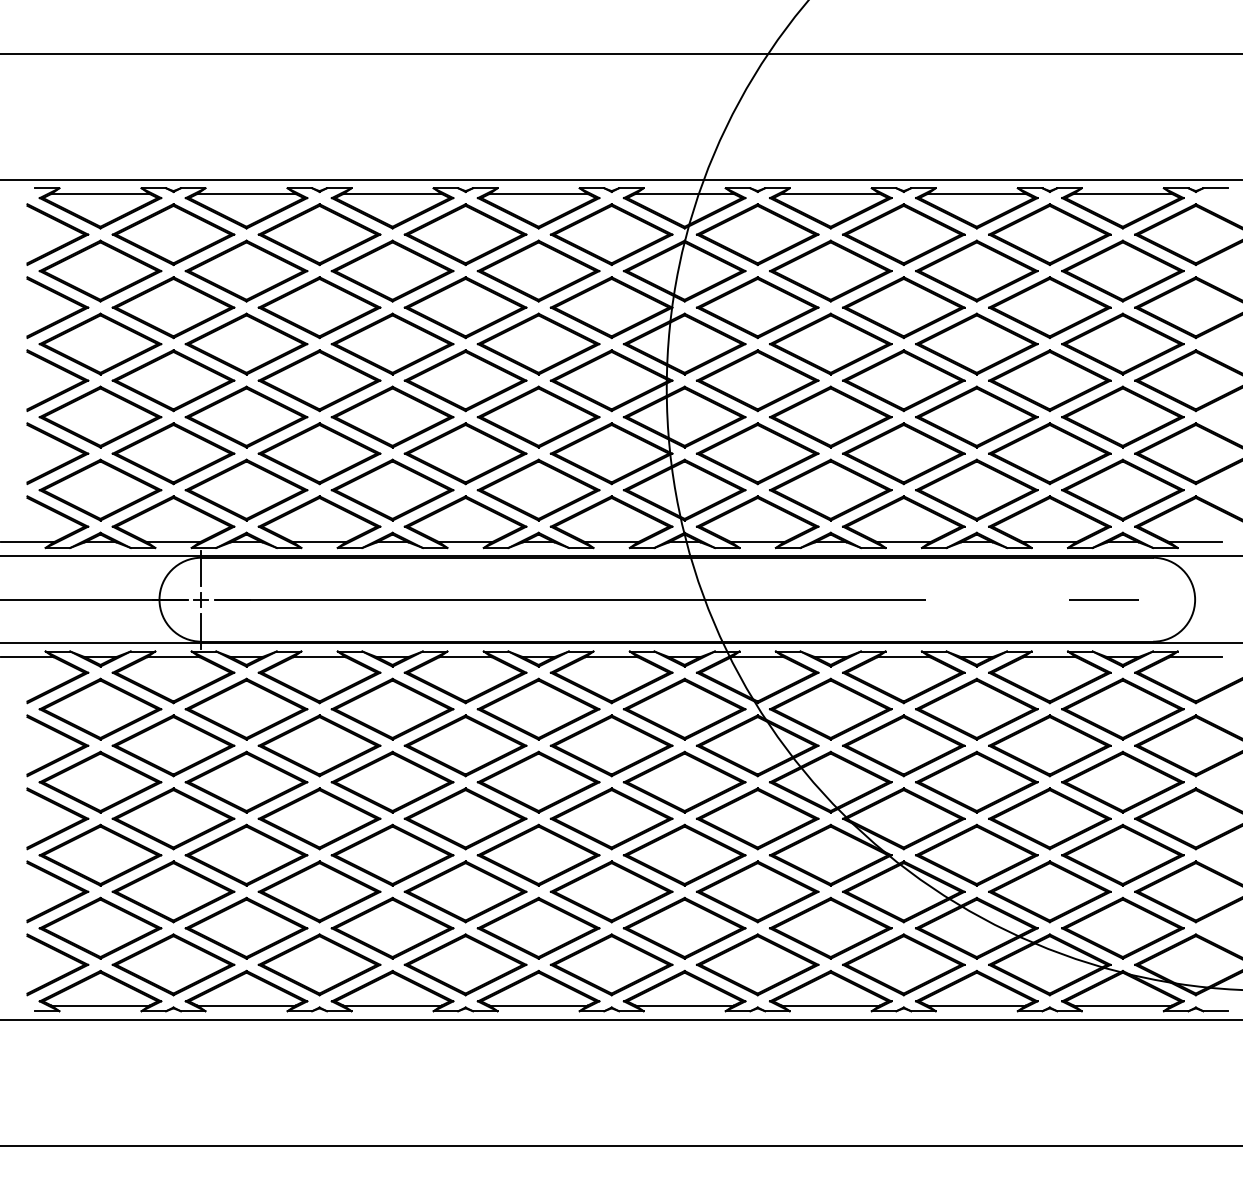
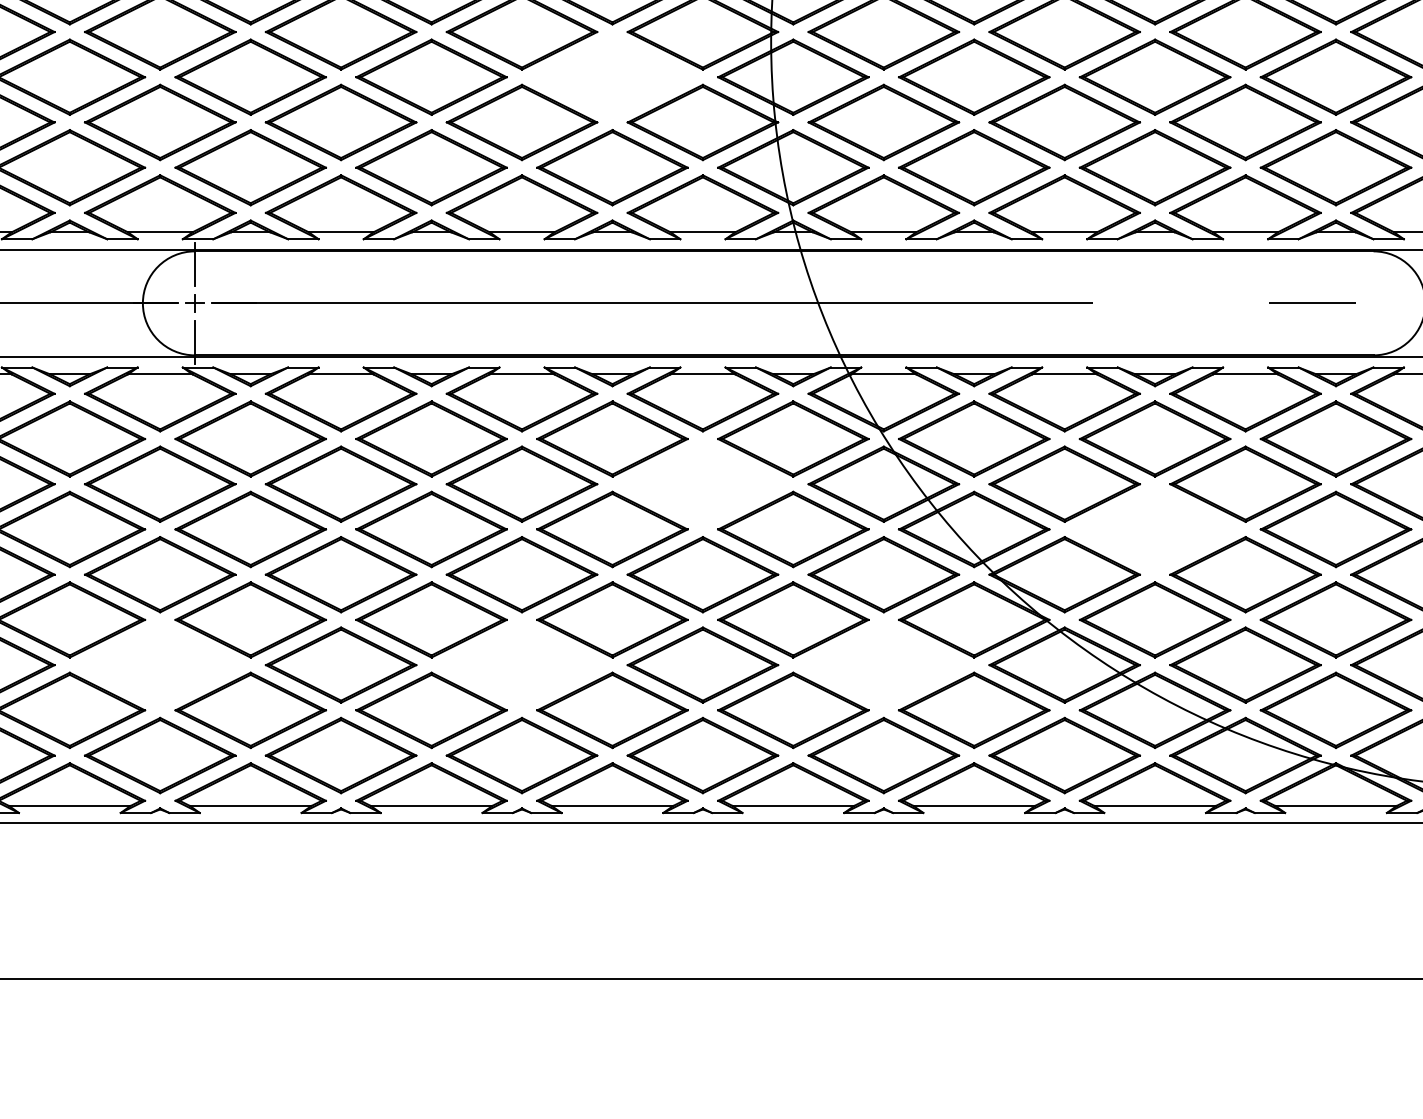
part: (538, 416) -> (612, 76), removed
part: (611, 745) -> (702, 483), removed
part: (976, 781) -> (1154, 528), removed
part: (173, 891) -> (160, 664), removed
part: (465, 891) -> (521, 664), removed
part: (757, 891) -> (883, 664), removed

